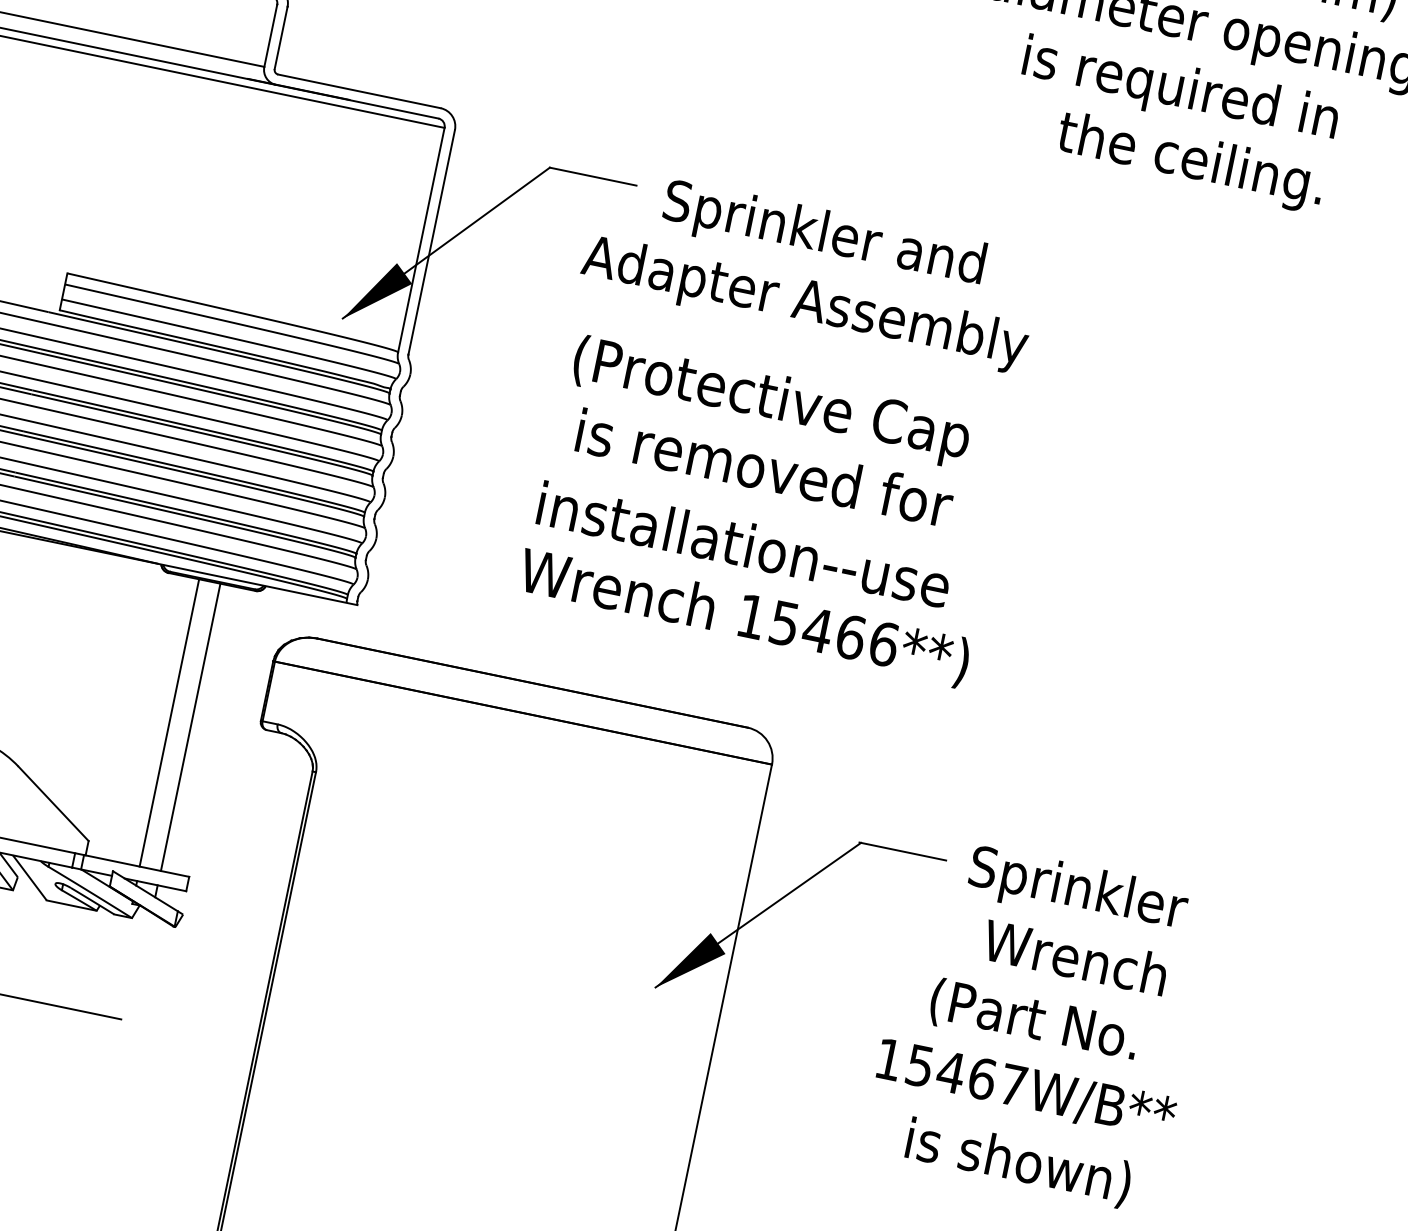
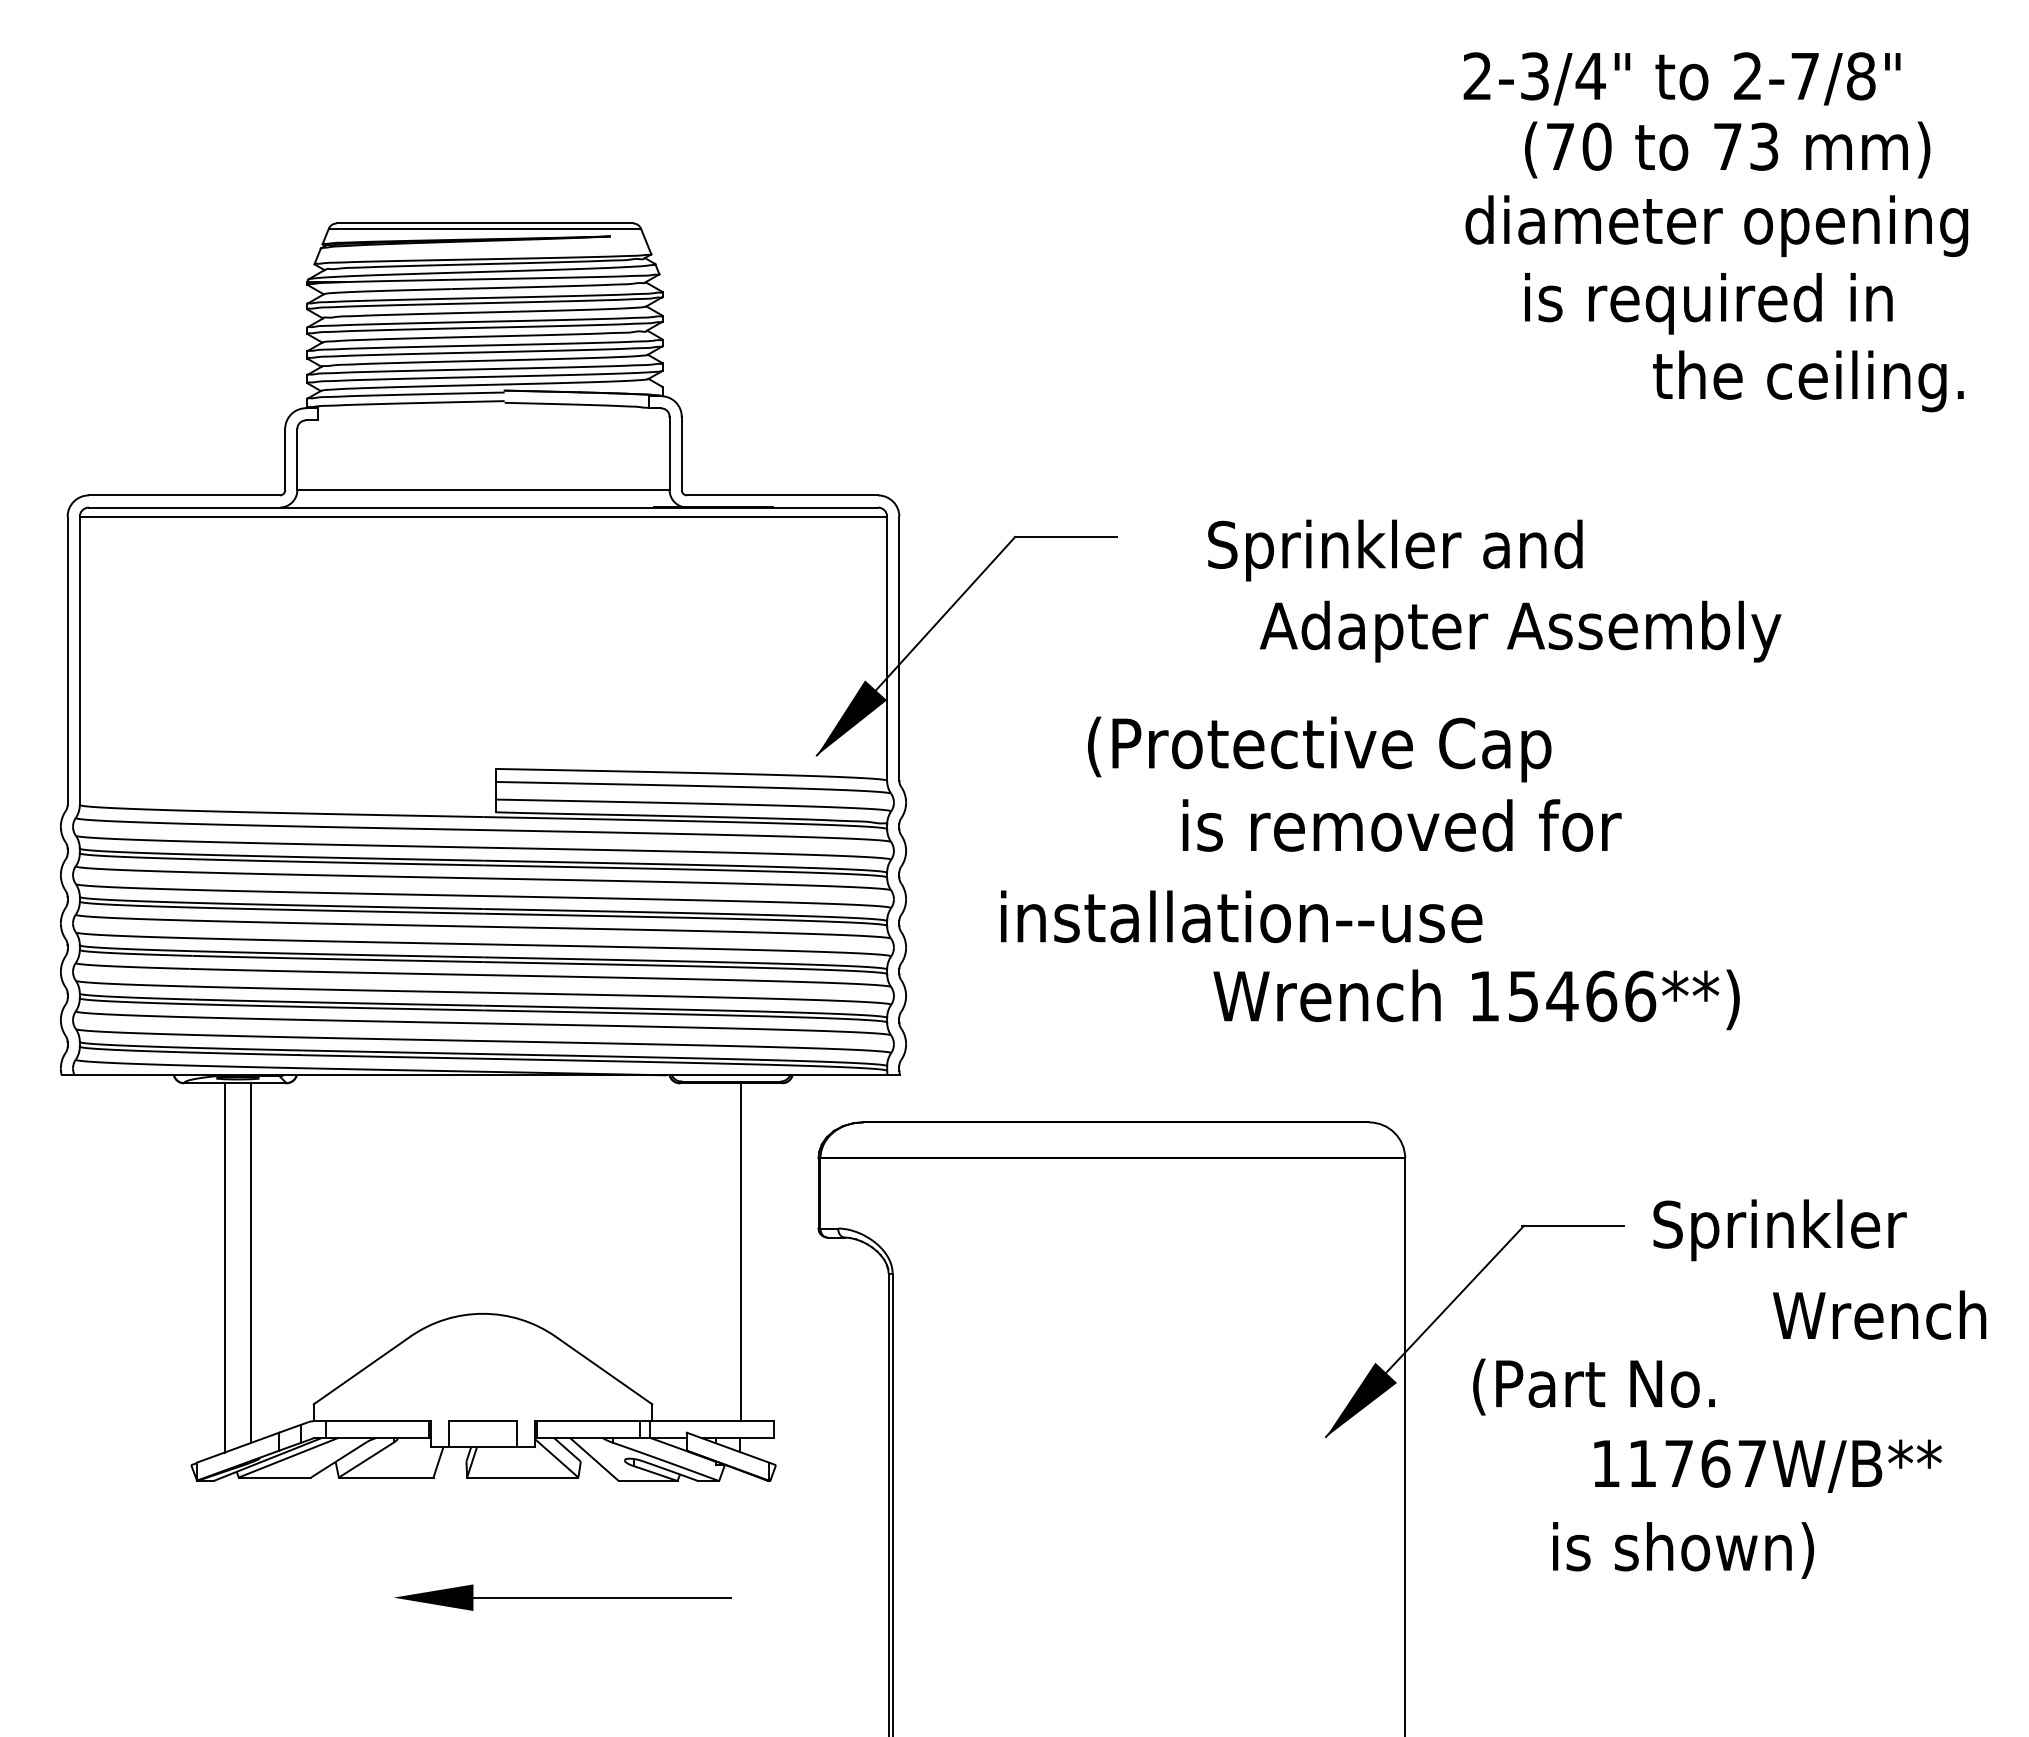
text: (1190, 162) -> (1808, 381), moved
text: (824, 236) -> (1395, 550), moved
text: (804, 304) -> (1520, 631), moved
text: (764, 467) -> (1401, 825), moved
text: (744, 544) -> (1241, 916), moved
text: (744, 617) -> (1476, 999), moved
line: (169, 723) -> (715, 1252), removed
text: (1075, 956) -> (1879, 1314), moved
text: (1033, 1021) -> (1593, 1386), moved
text: (936, 1069) -> (1661, 1463), 15467W/B** -> 11767W/B**
text: (1018, 1163) -> (1683, 1550), moved

